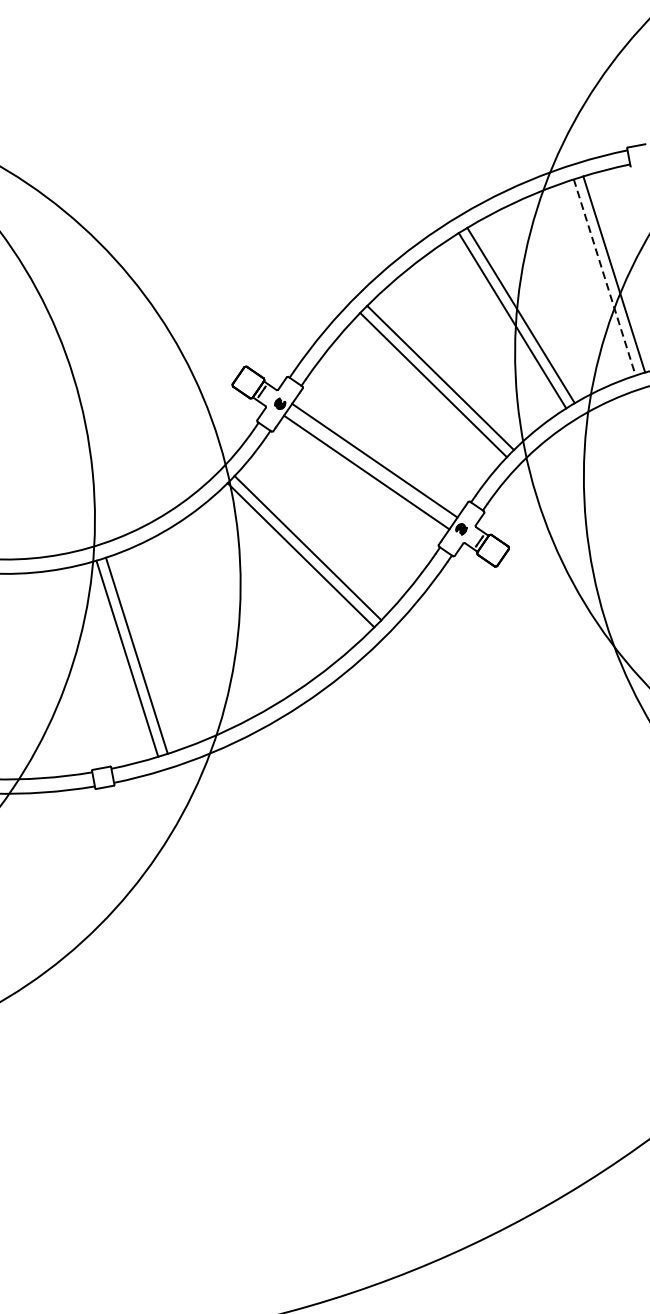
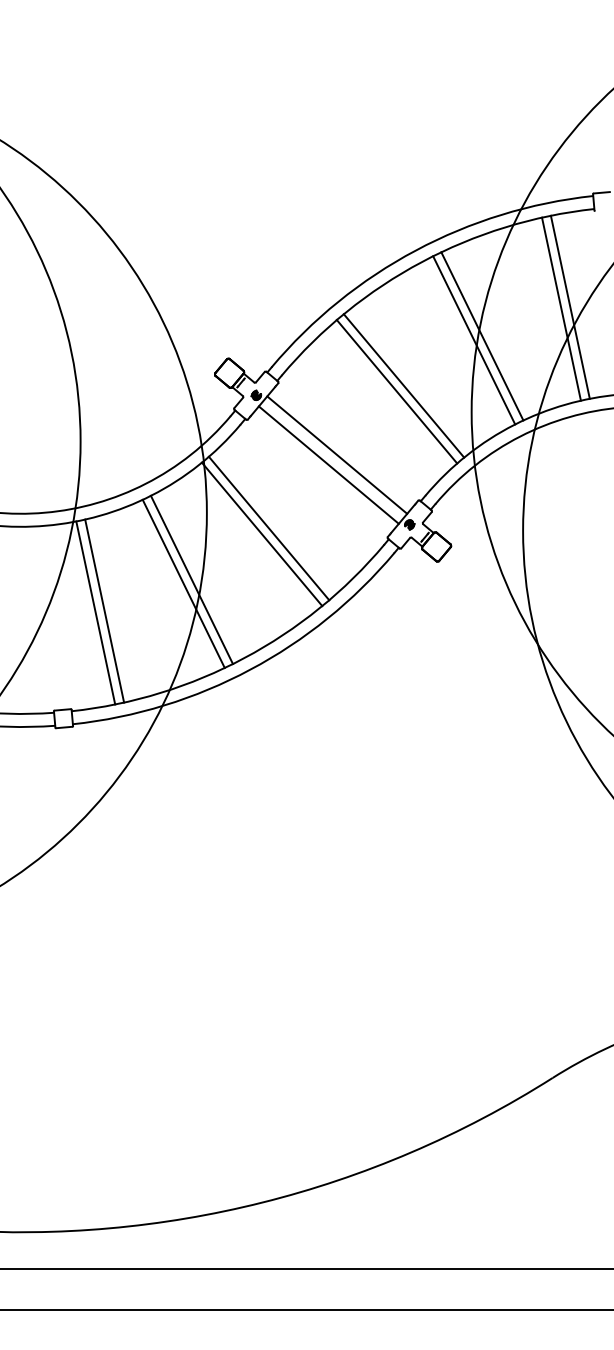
line: (604, 277) -> (561, 309), dashed -> solid
line: (228, 612) -> (191, 579), added
line: (220, 617) -> (183, 583), added

